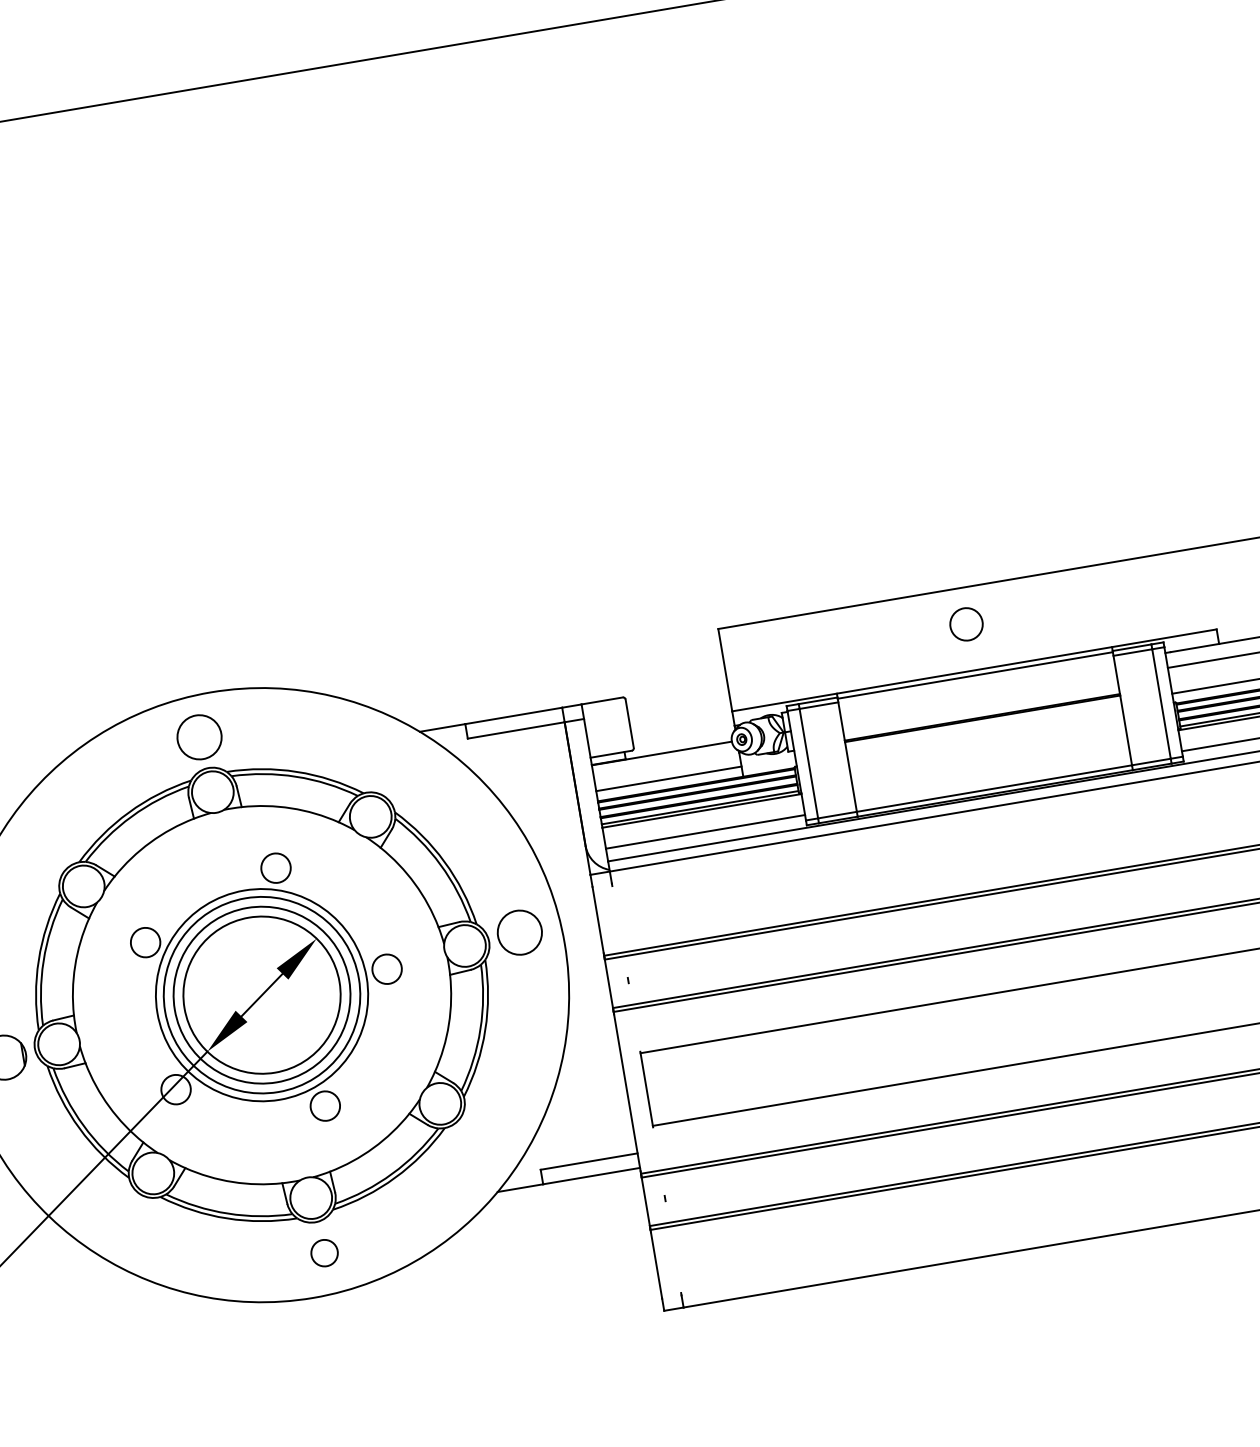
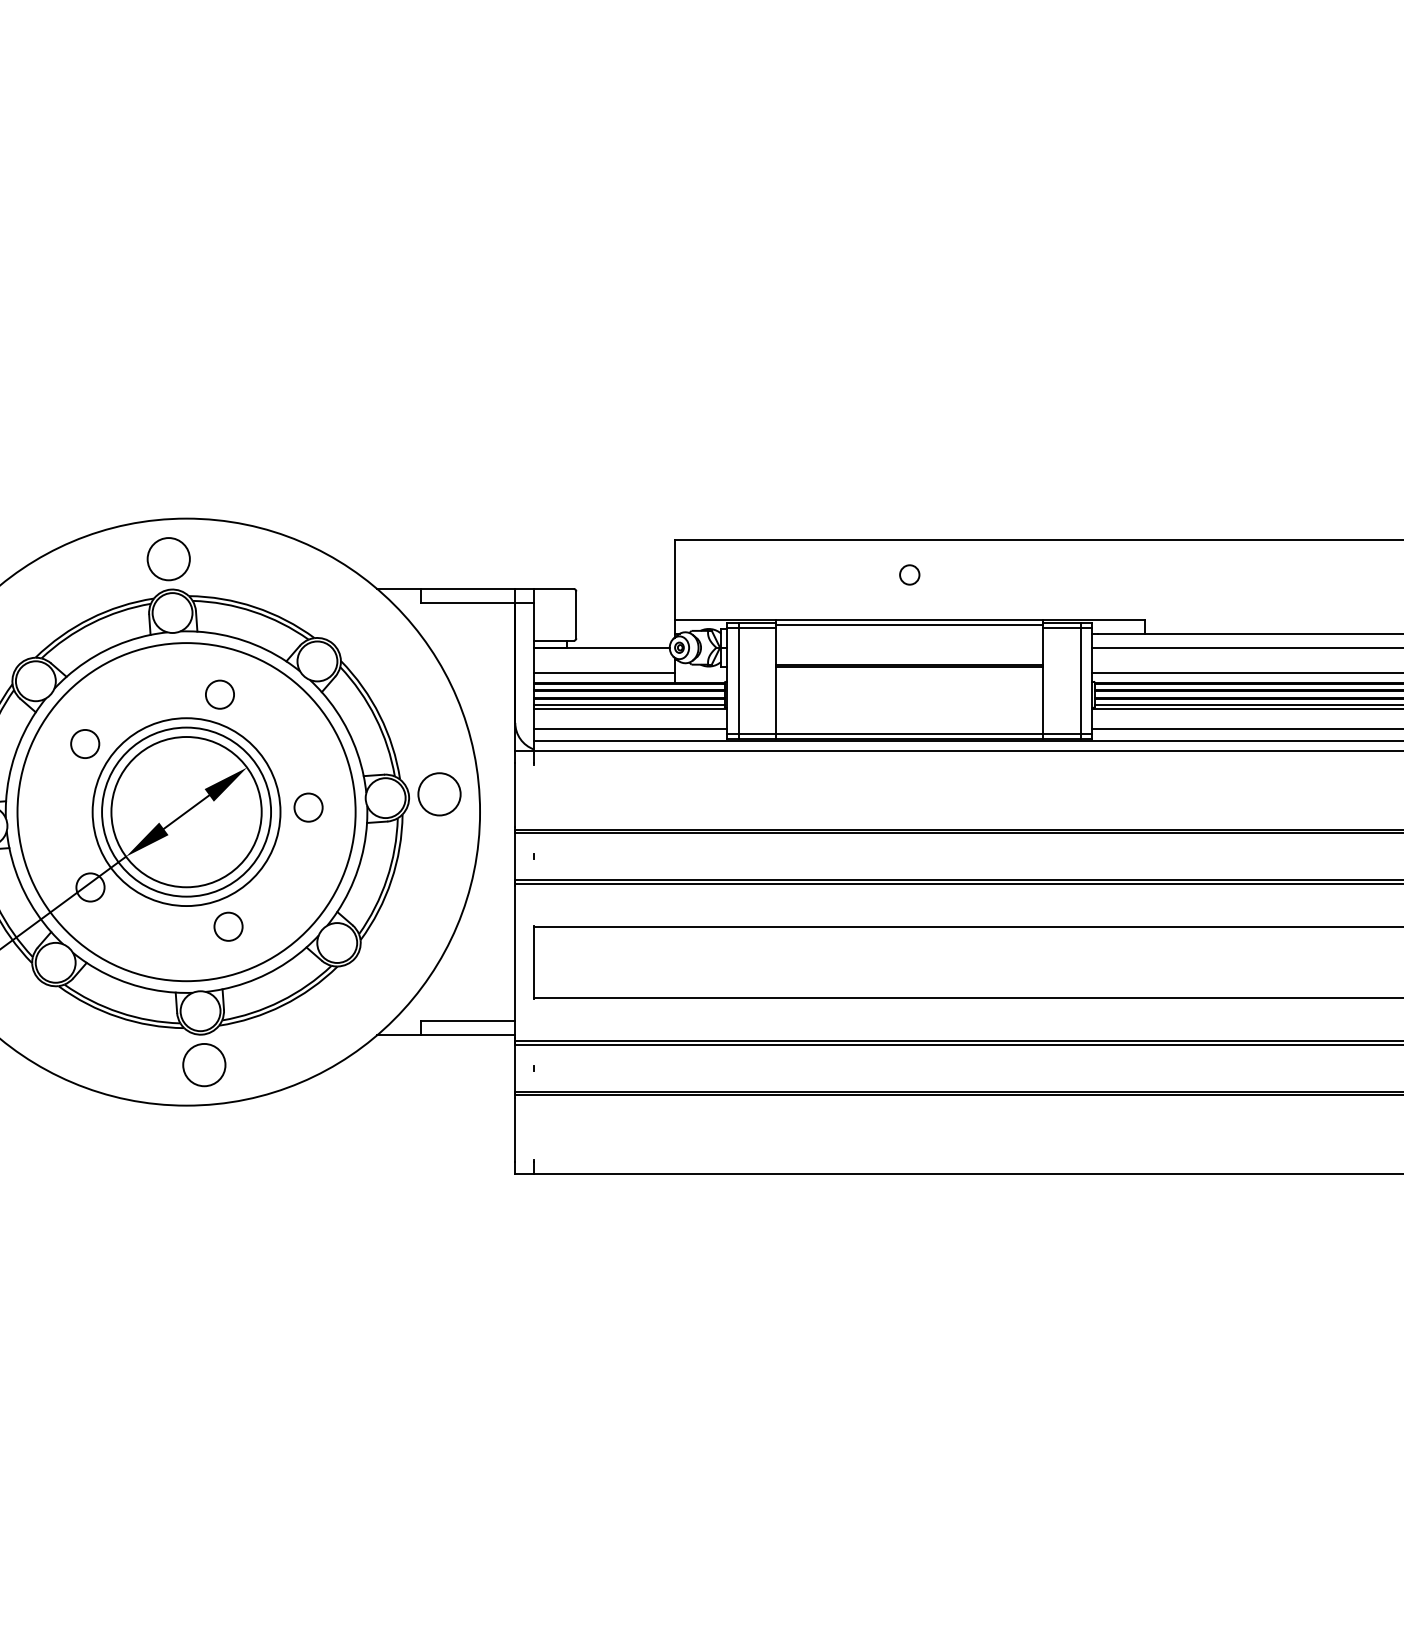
circle: (966, 623) -> (909, 574), size x0.62
circle: (262, 995) -> (186, 812), size x1.67
circle: (324, 1253) -> (204, 1065), size x1.67

